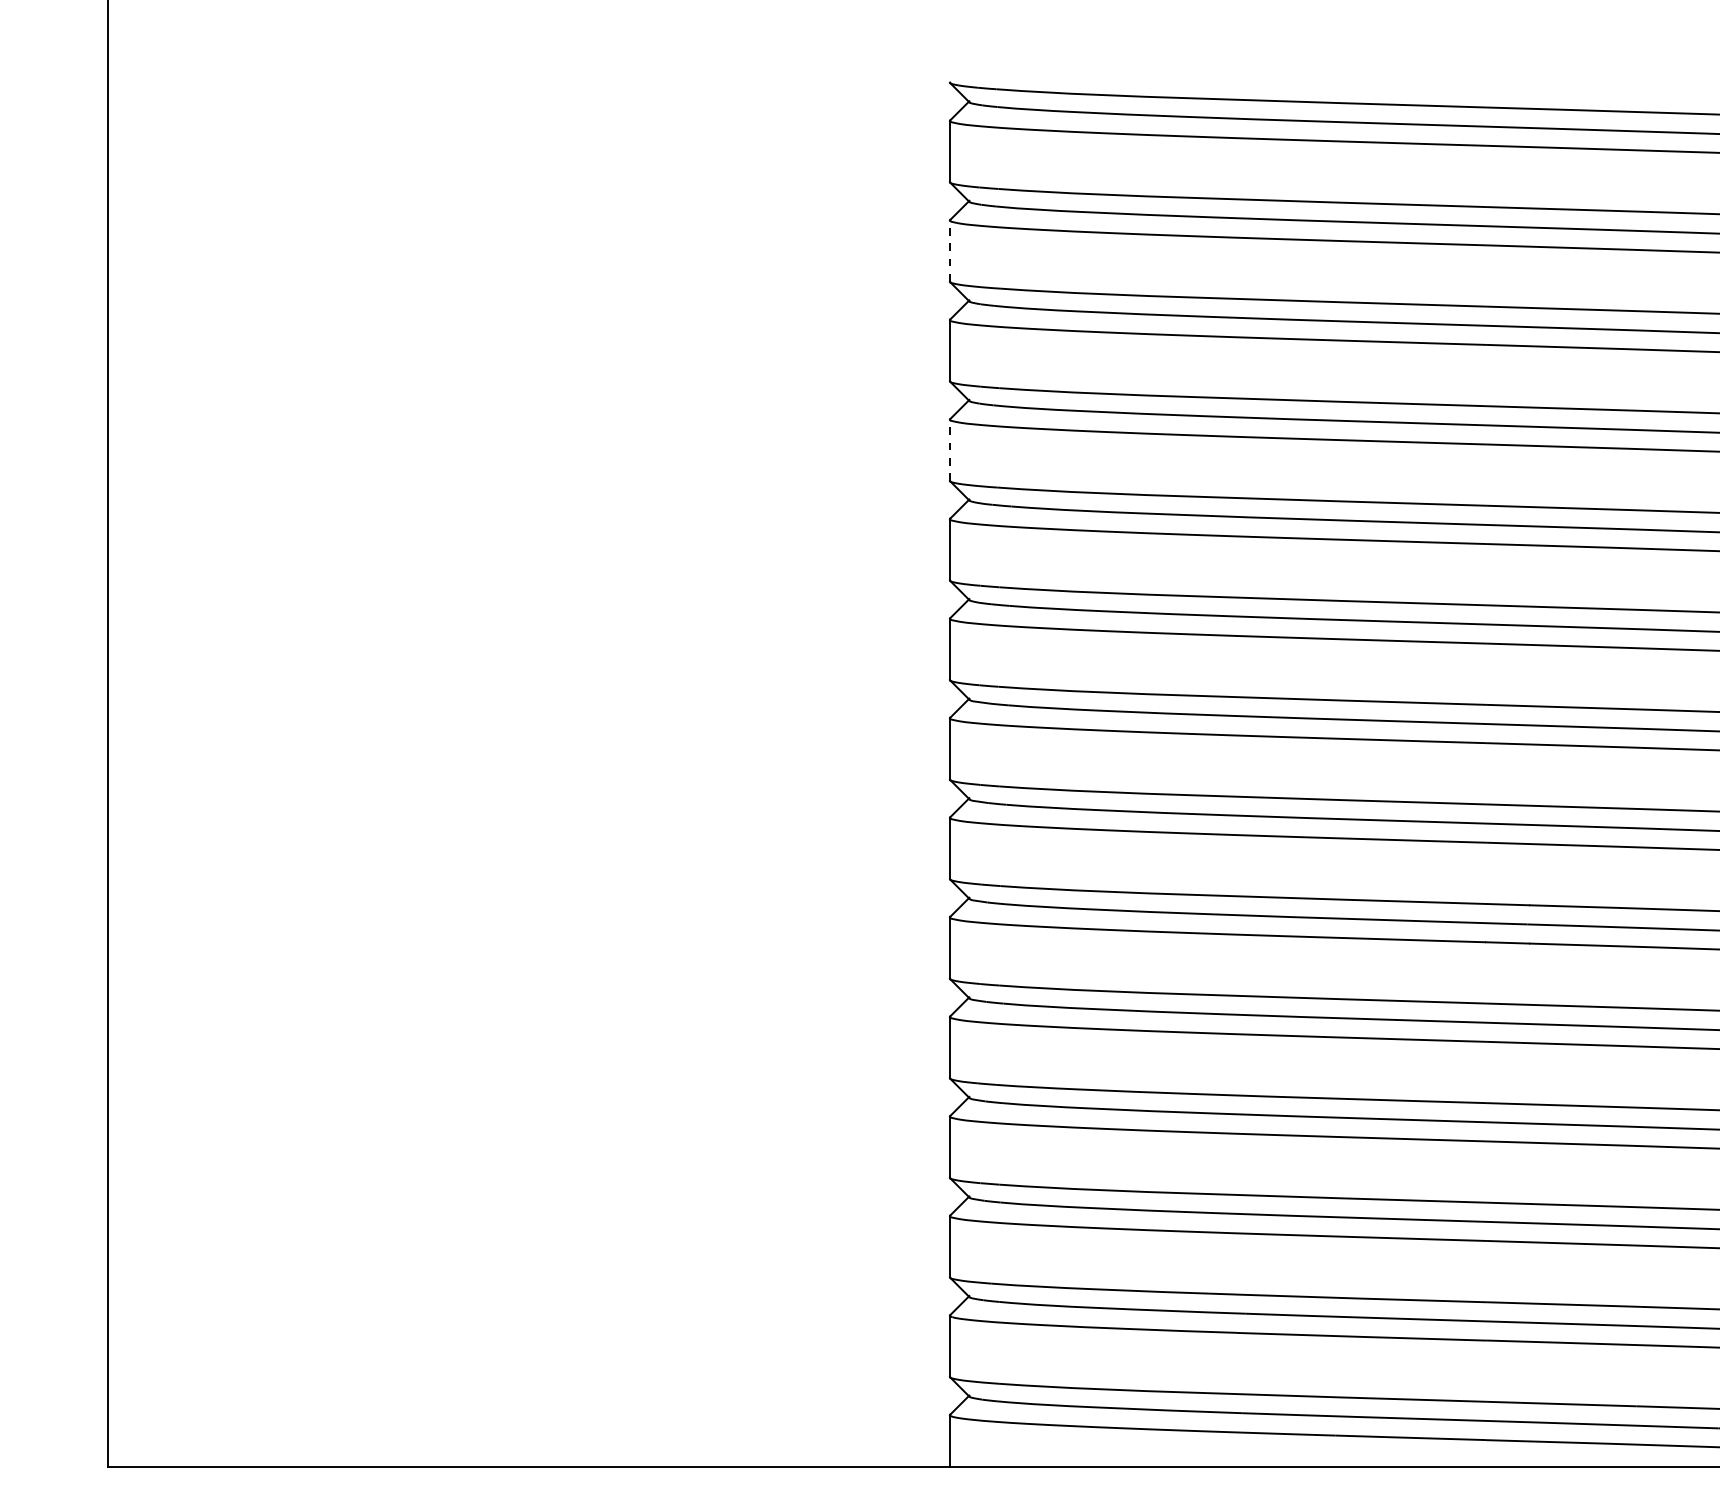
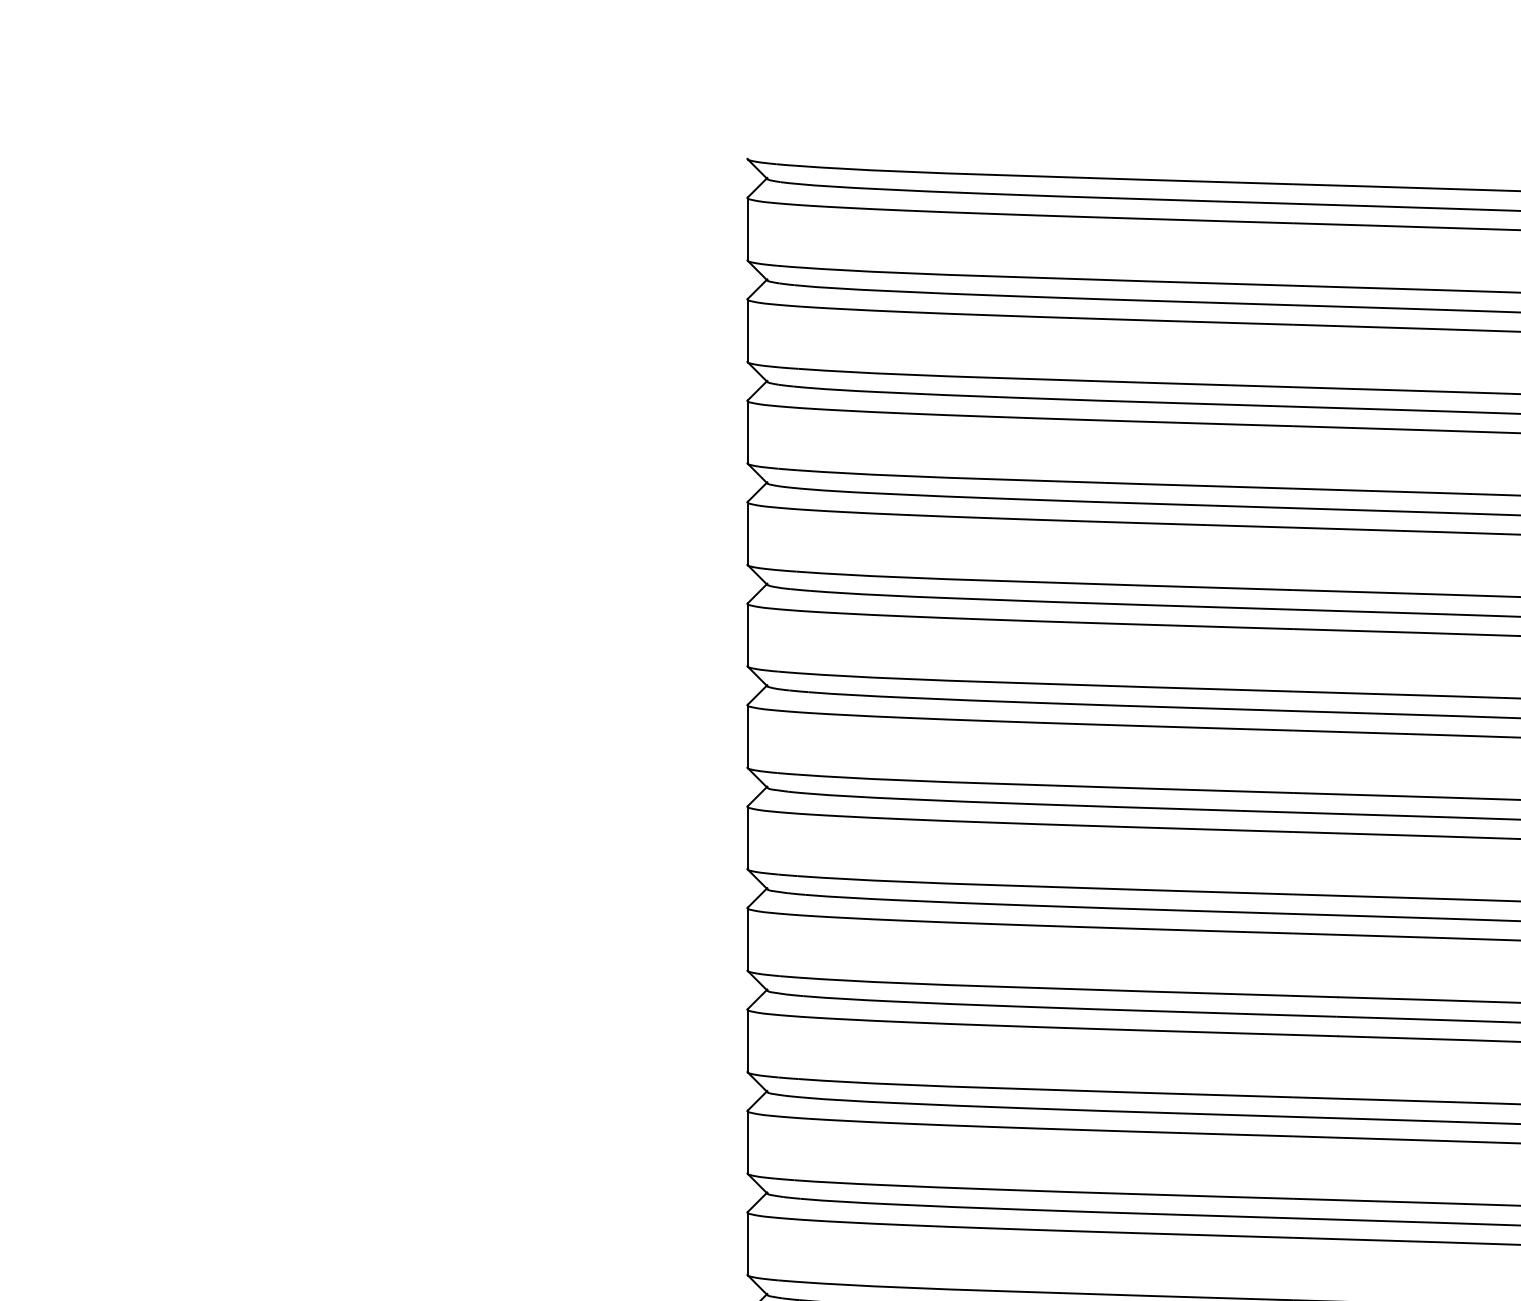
line: (949, 251) -> (747, 331), dashed -> solid
line: (949, 450) -> (747, 533), dashed -> solid

